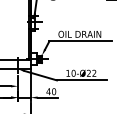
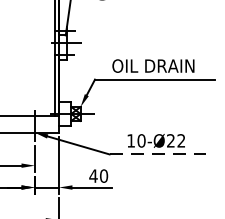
line: (82, 80) -> (158, 154), solid -> dashed

